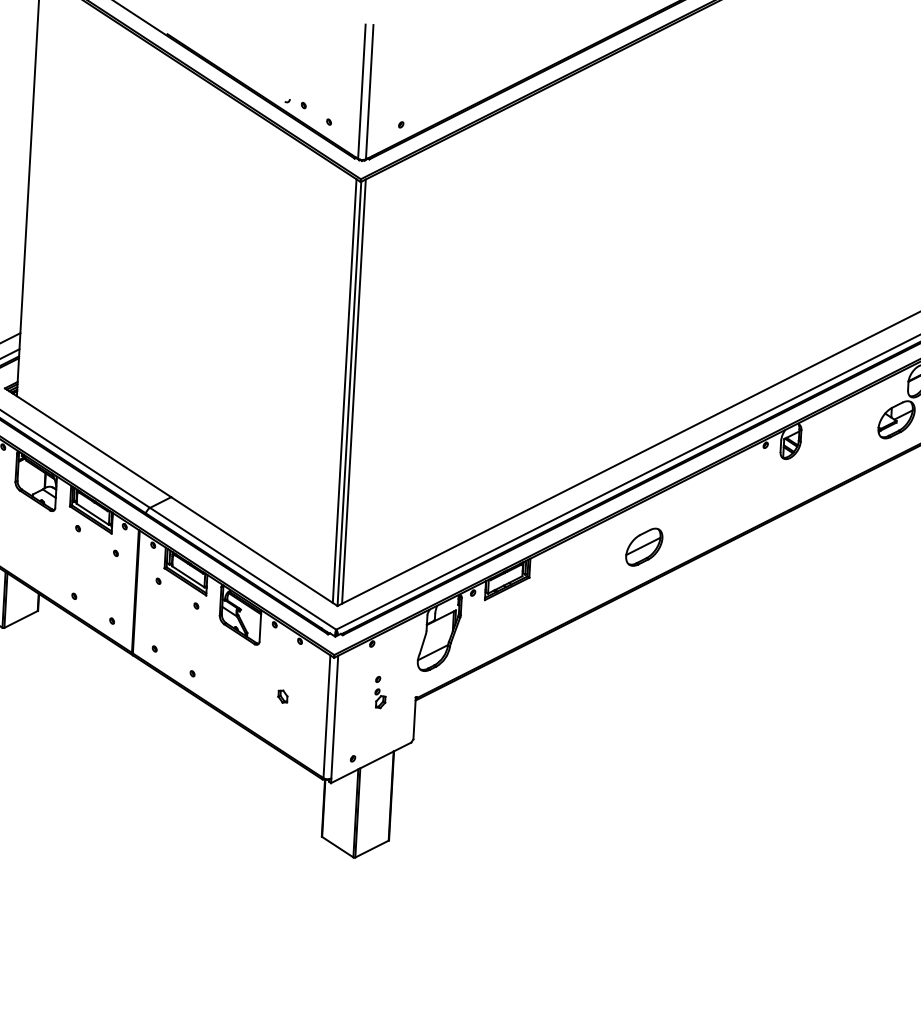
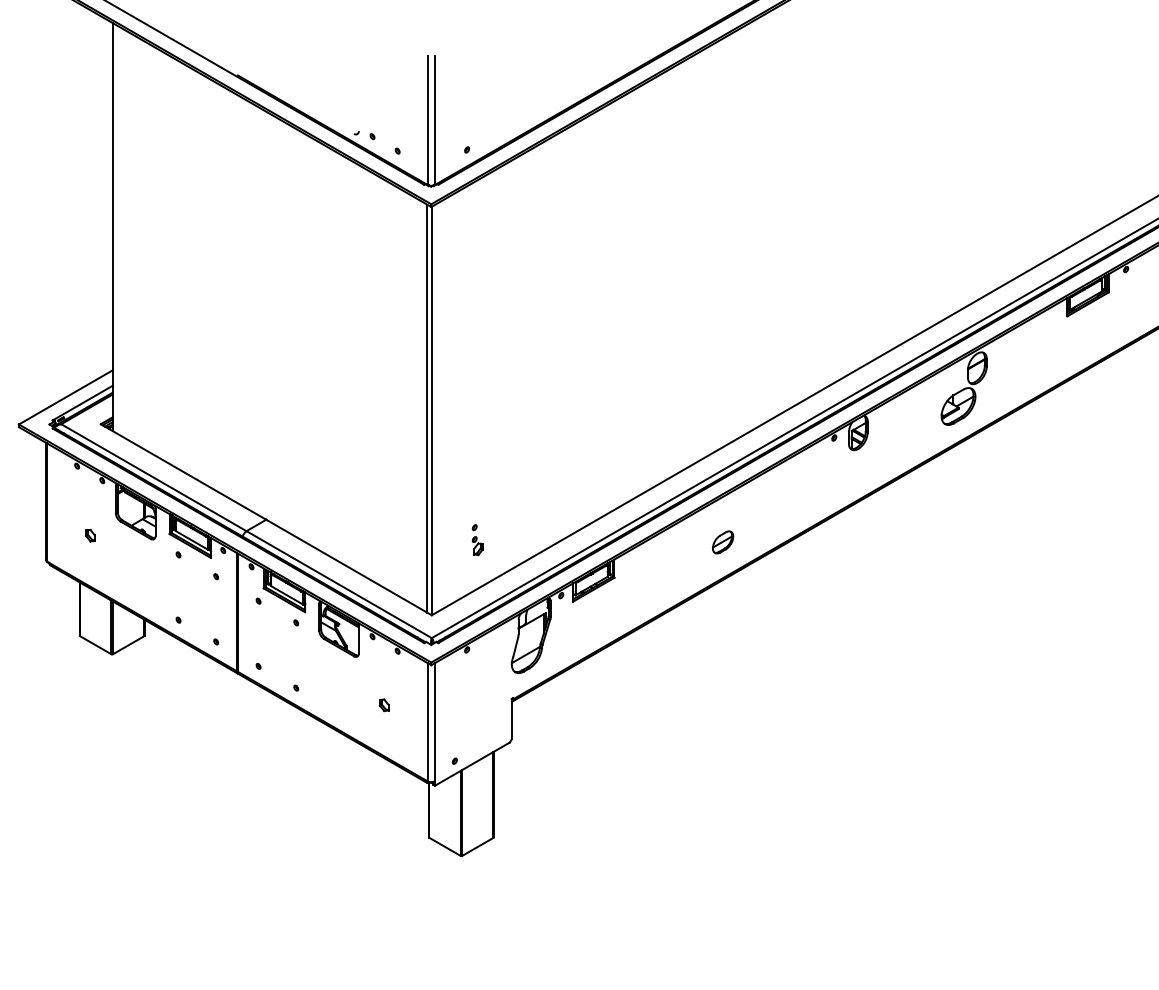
line: (354, 391) -> (436, 408), removed
part: (643, 547) -> (722, 542), size x0.6
part: (380, 692) -> (477, 540), moved

